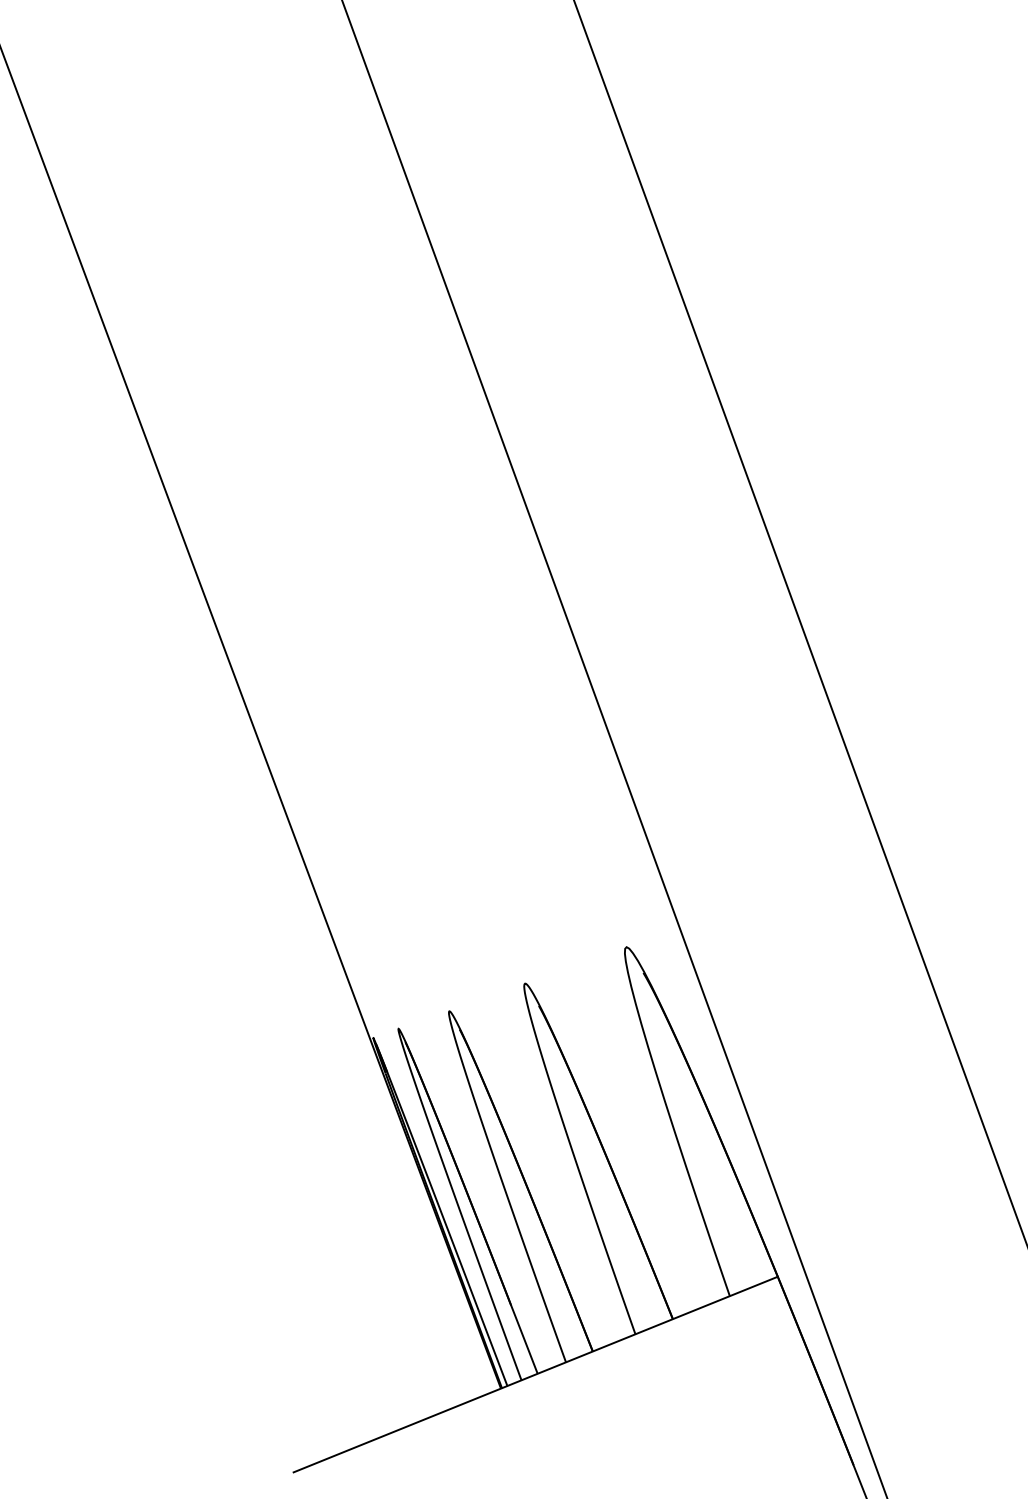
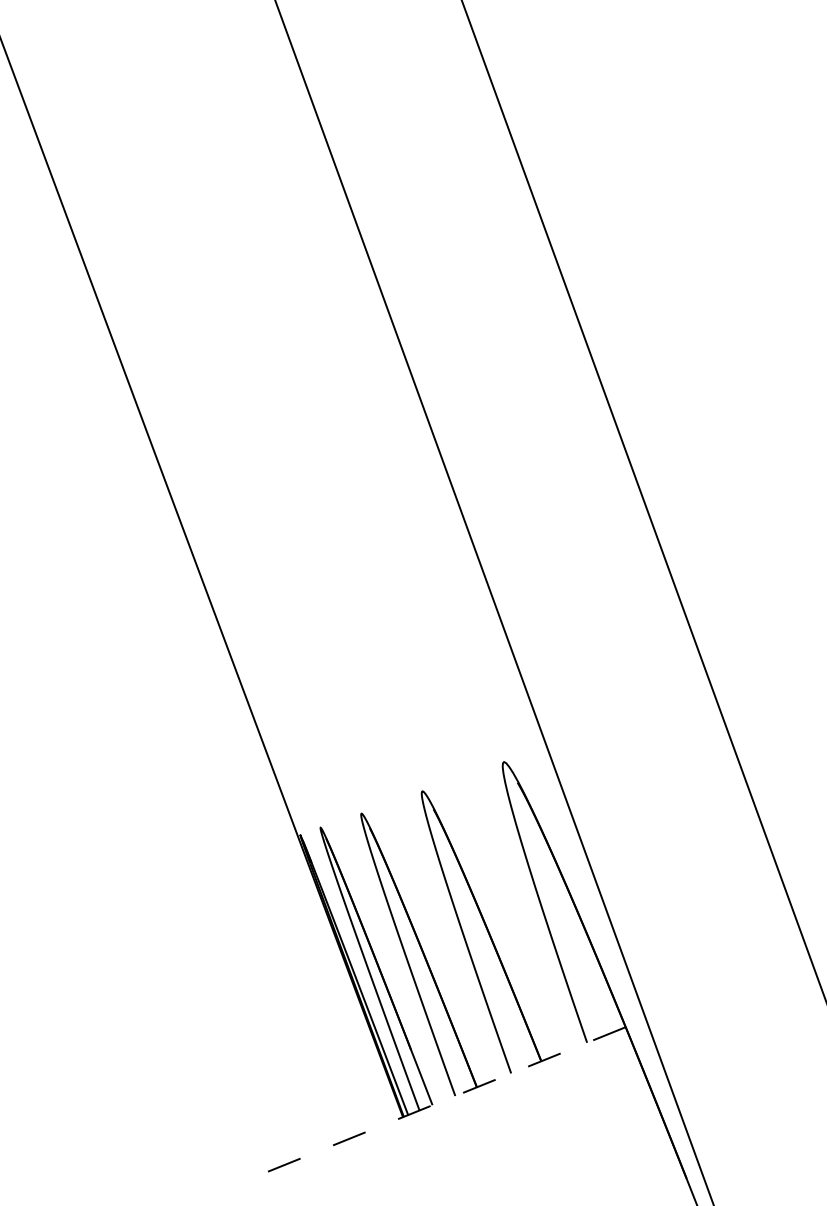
line: (535, 1375) -> (430, 1106), solid -> dashed

